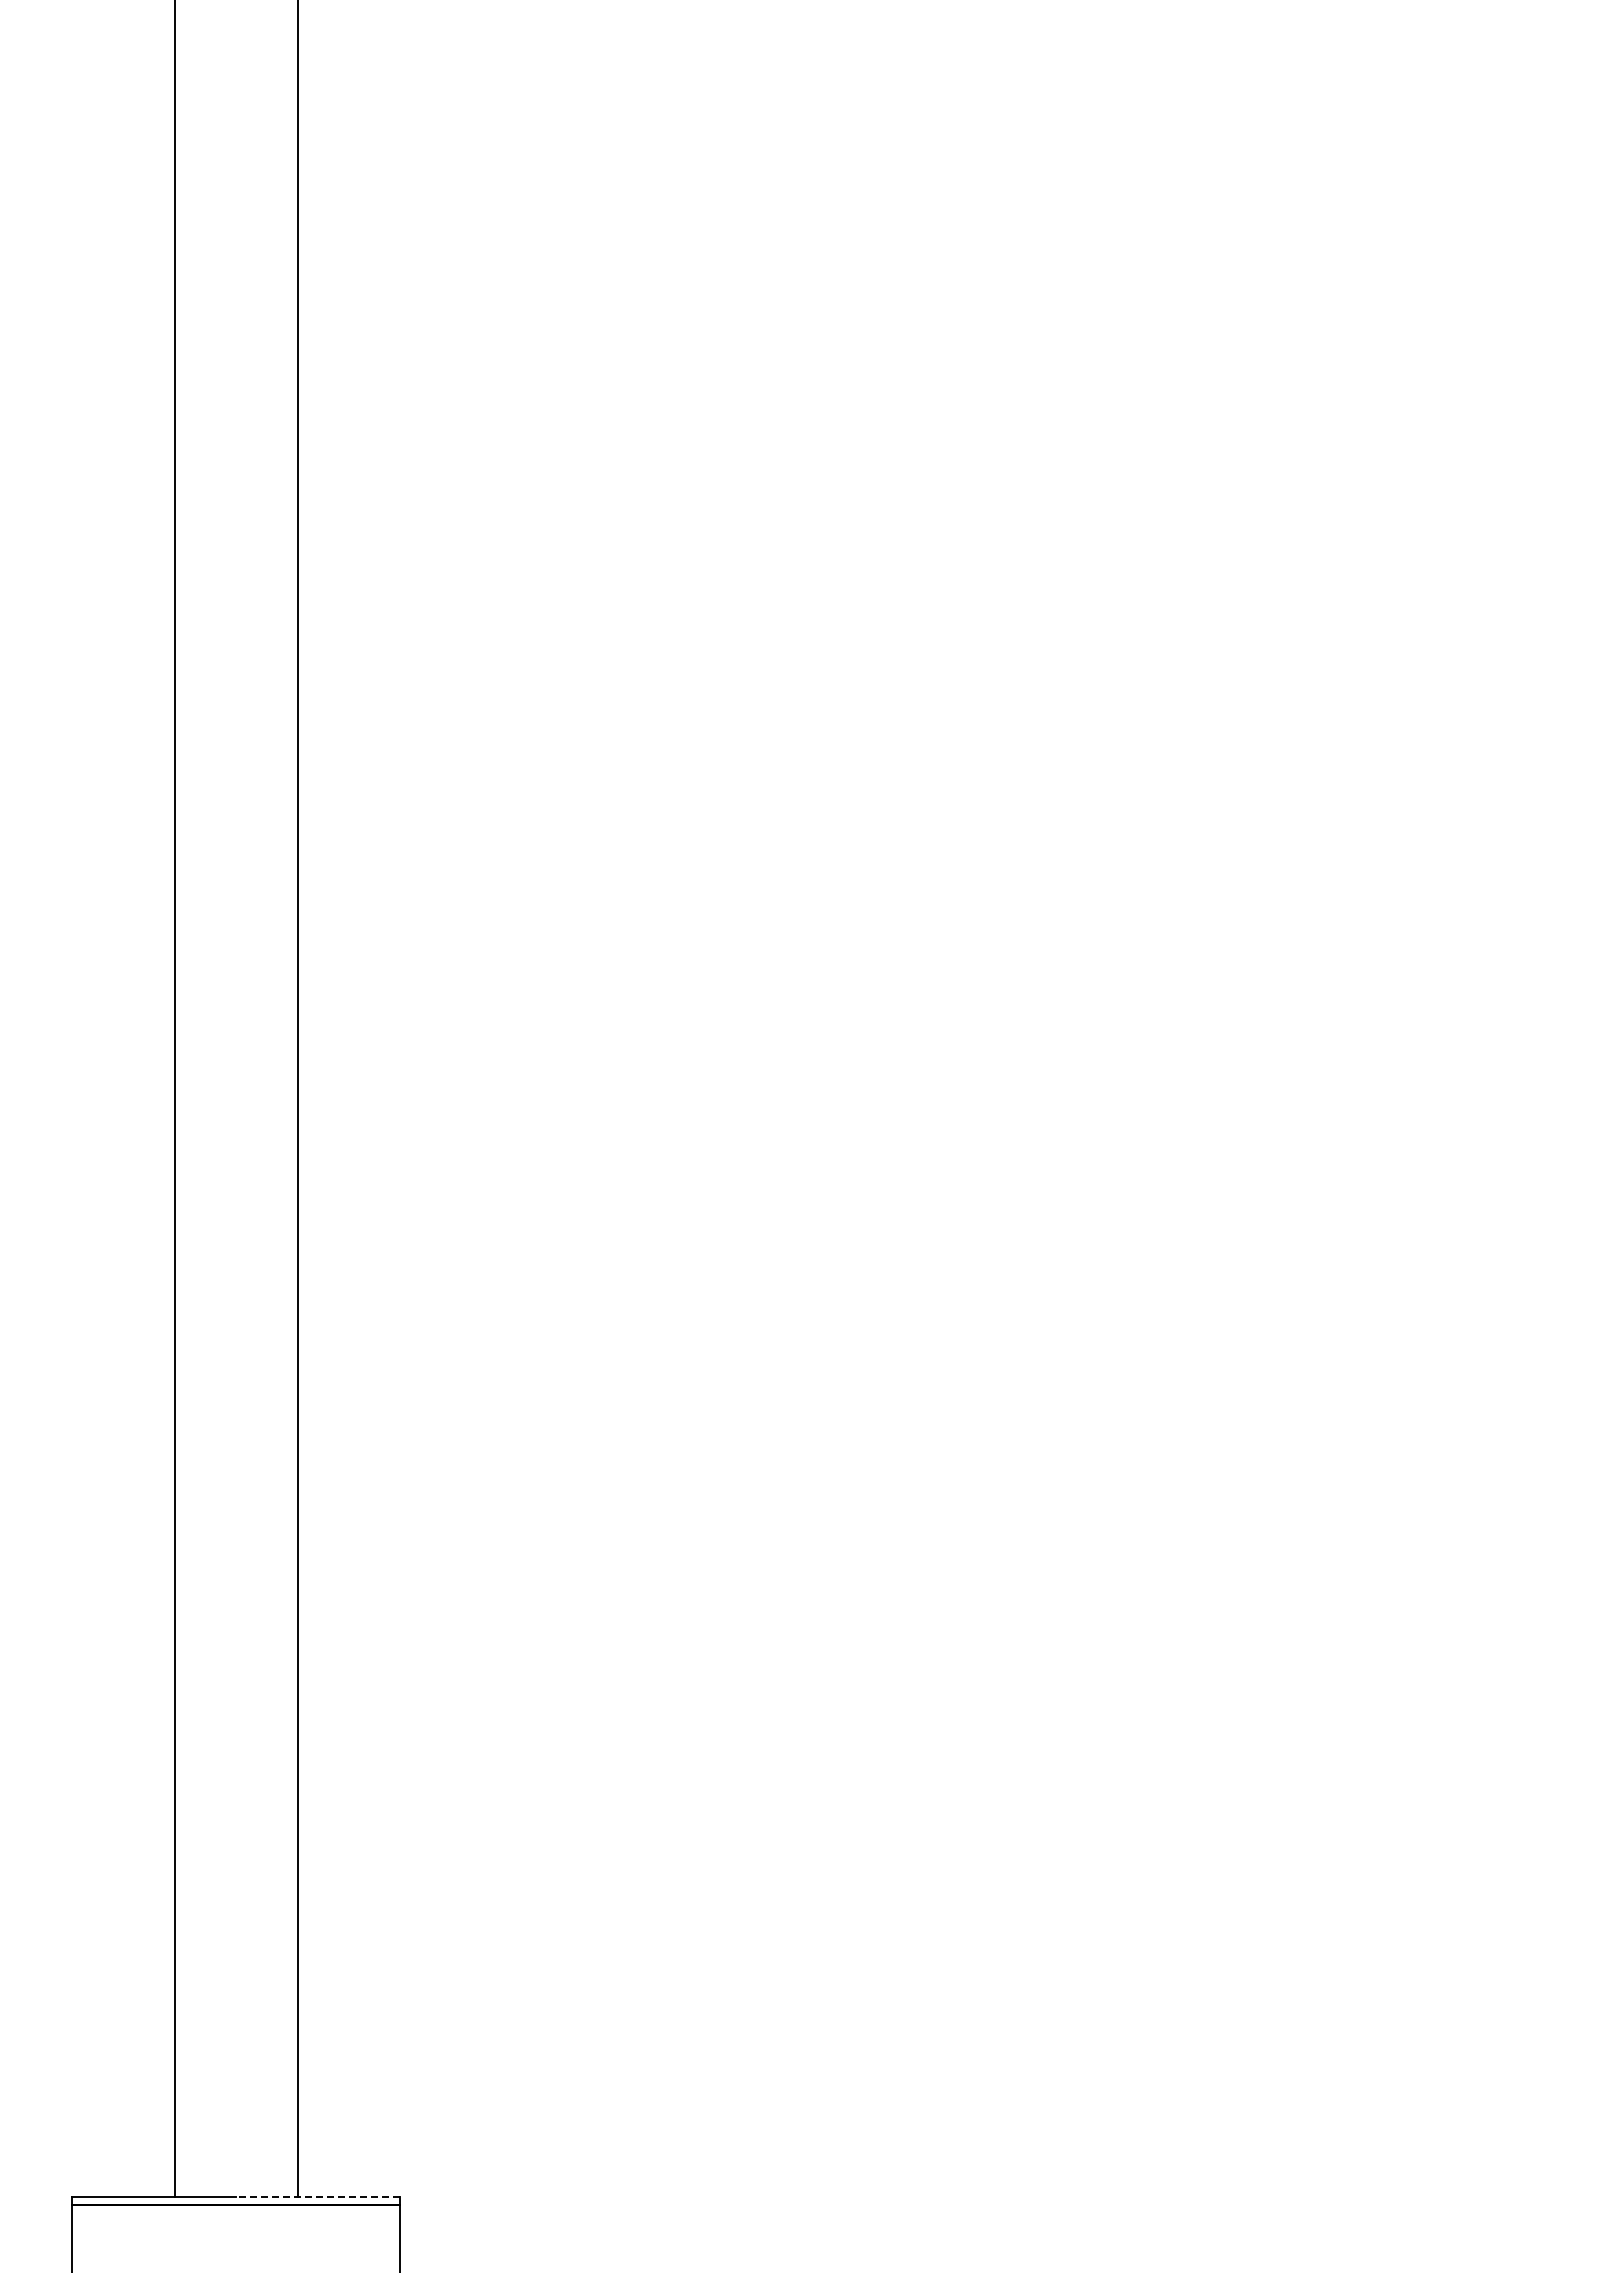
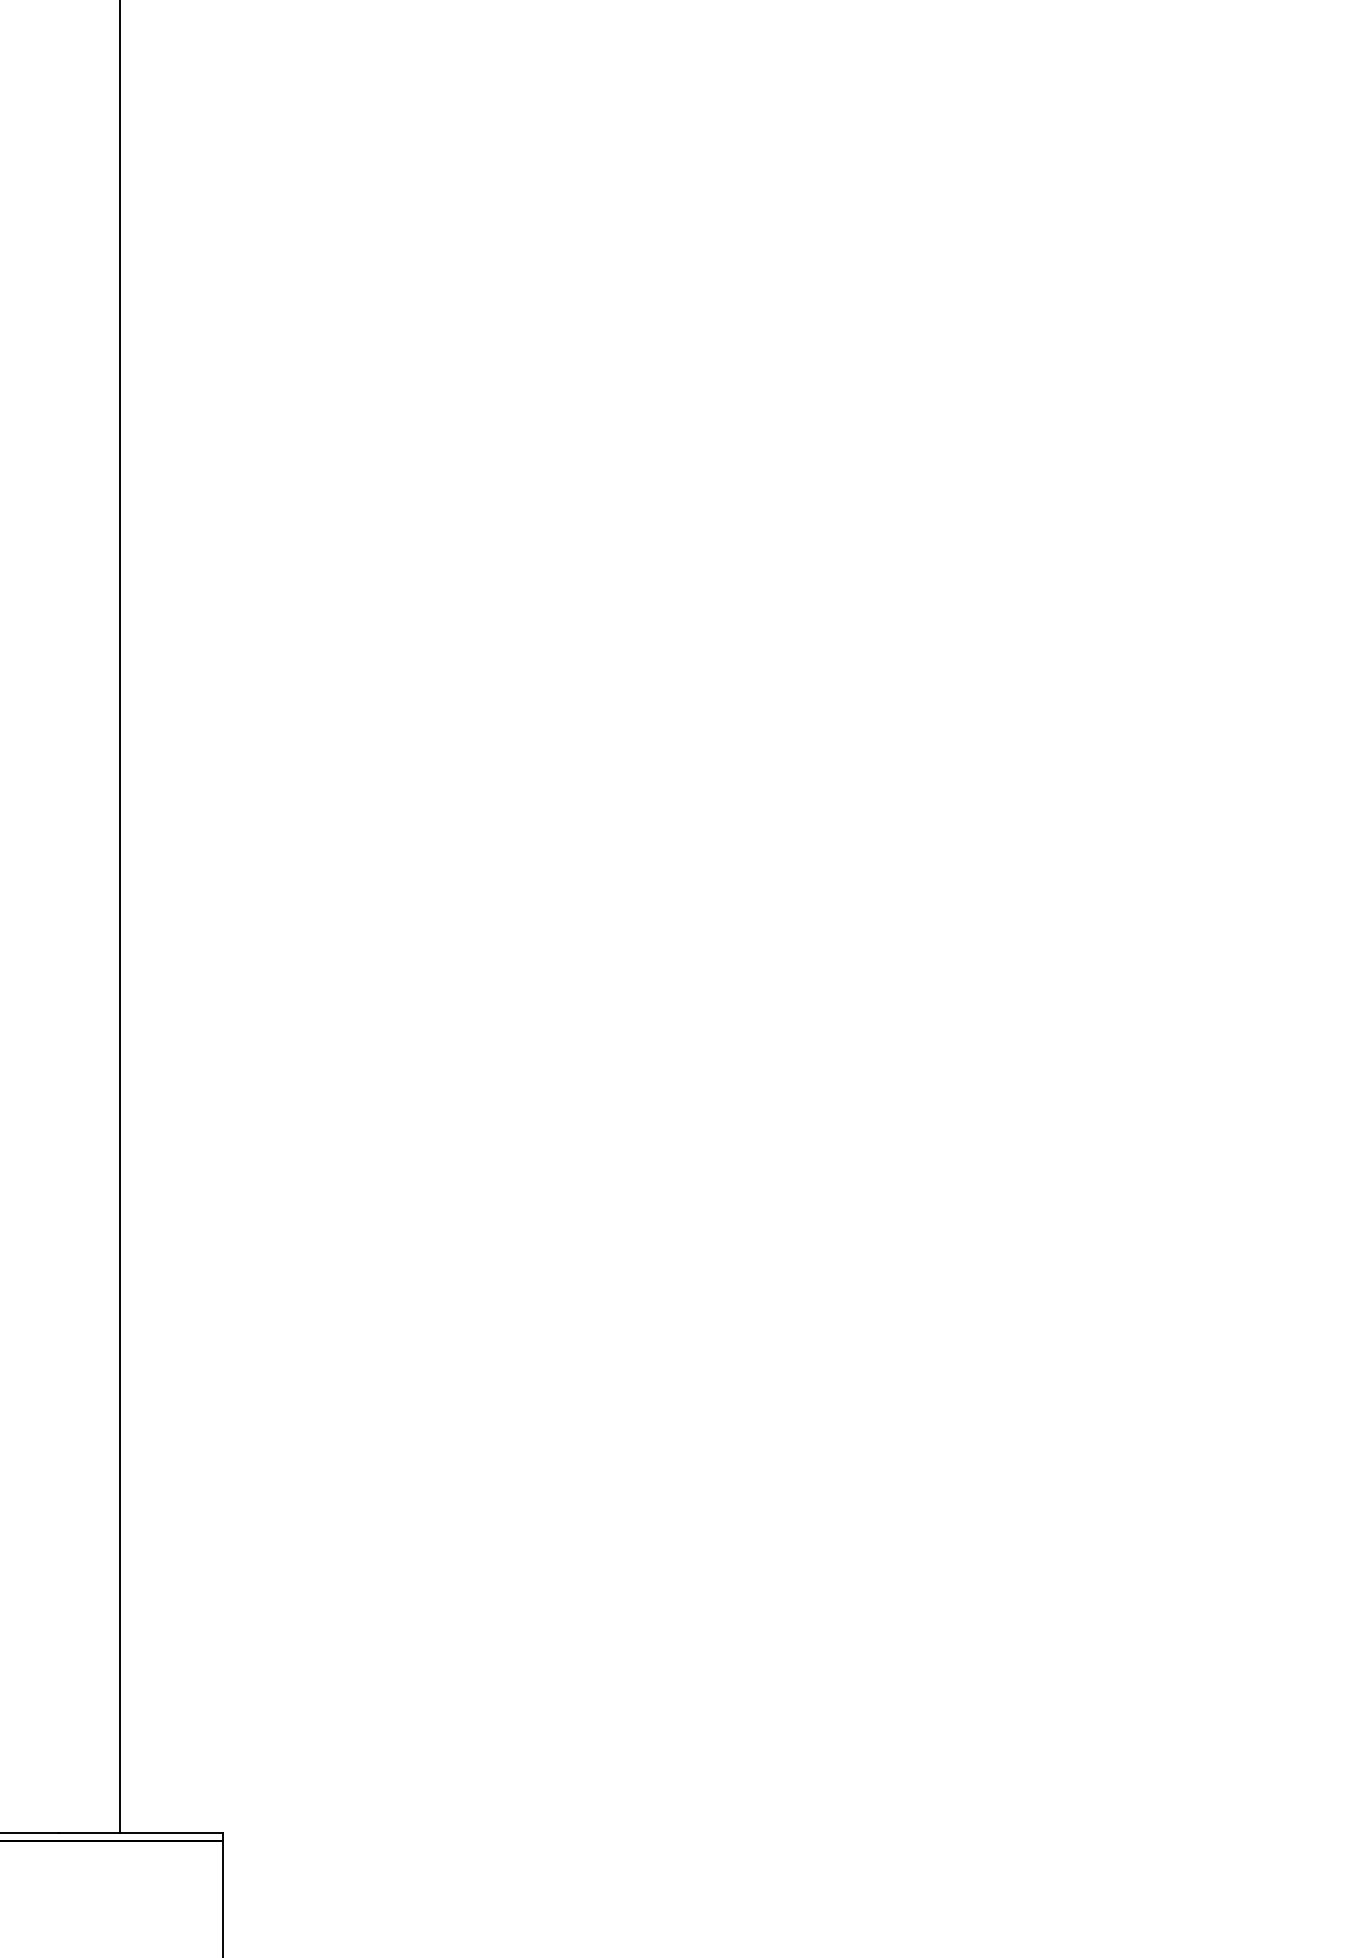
line: (317, 2197) -> (140, 1833), dashed -> solid

